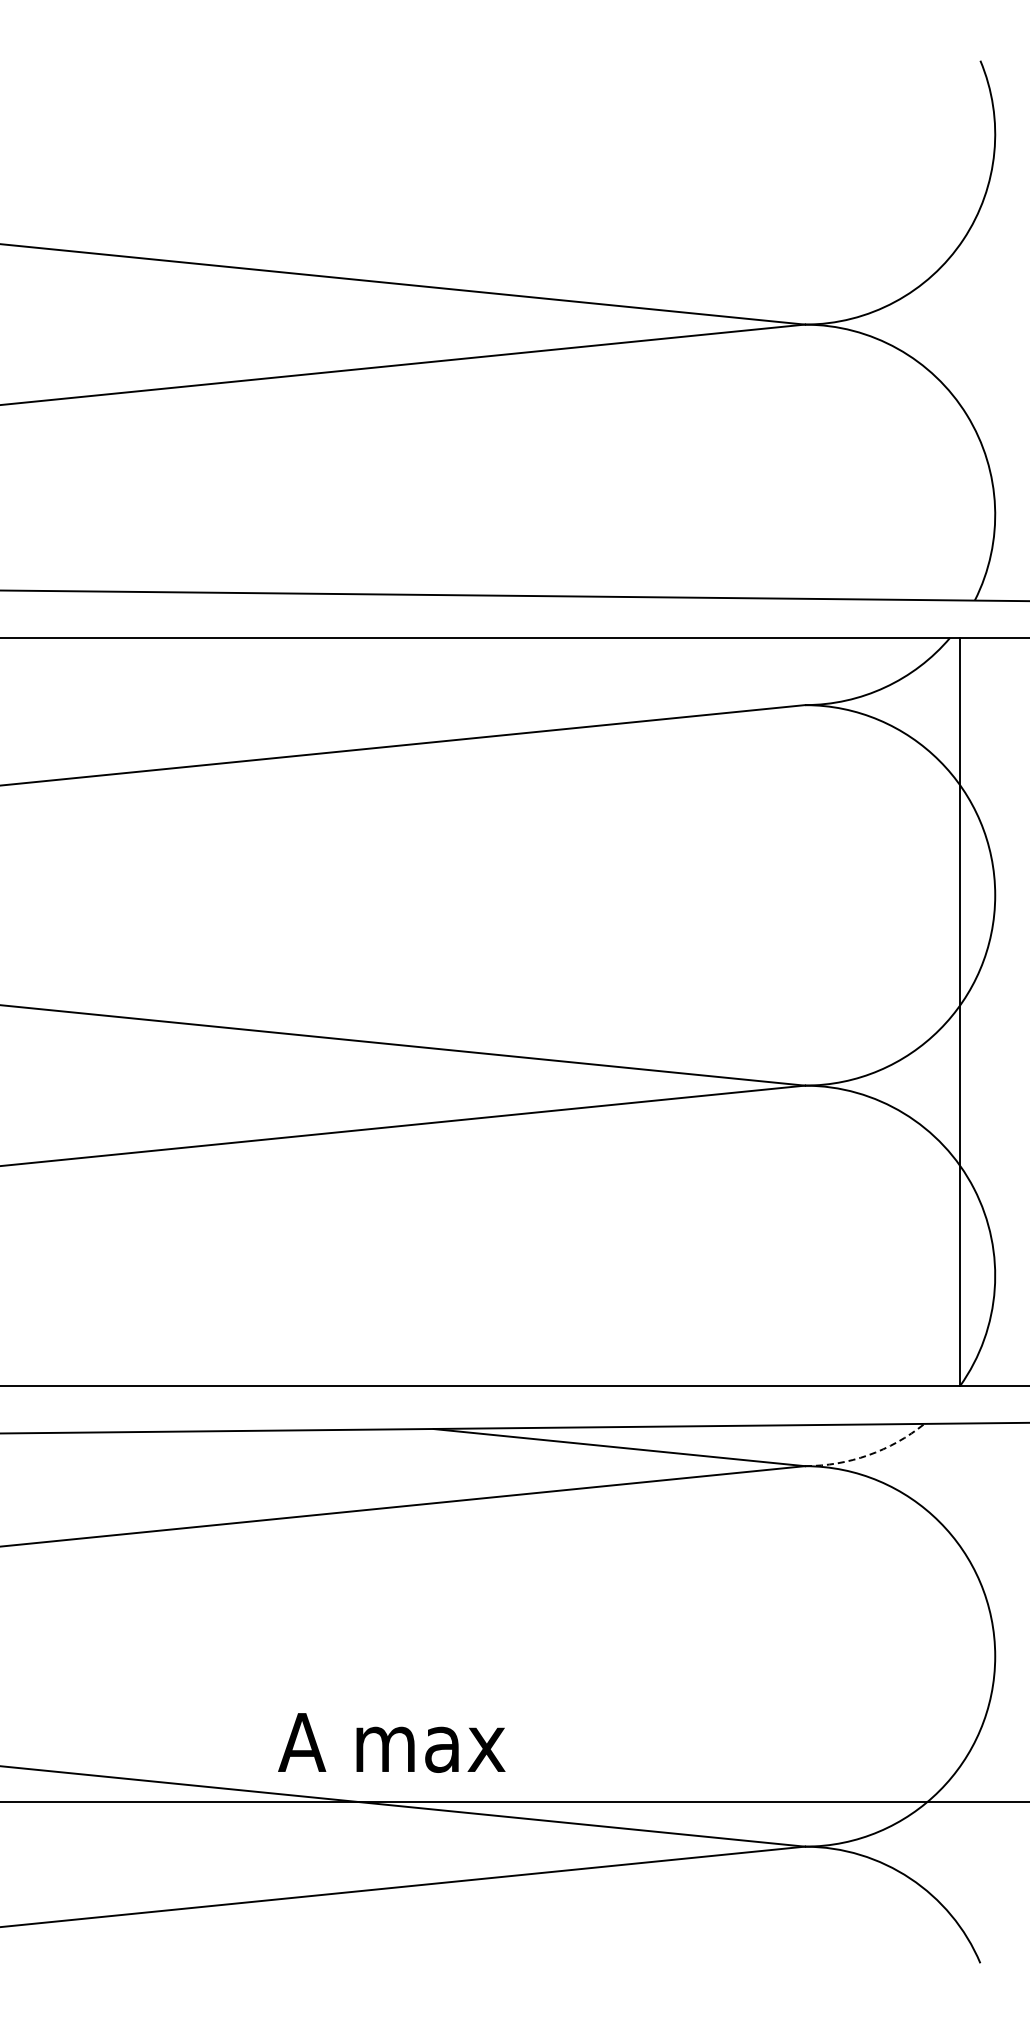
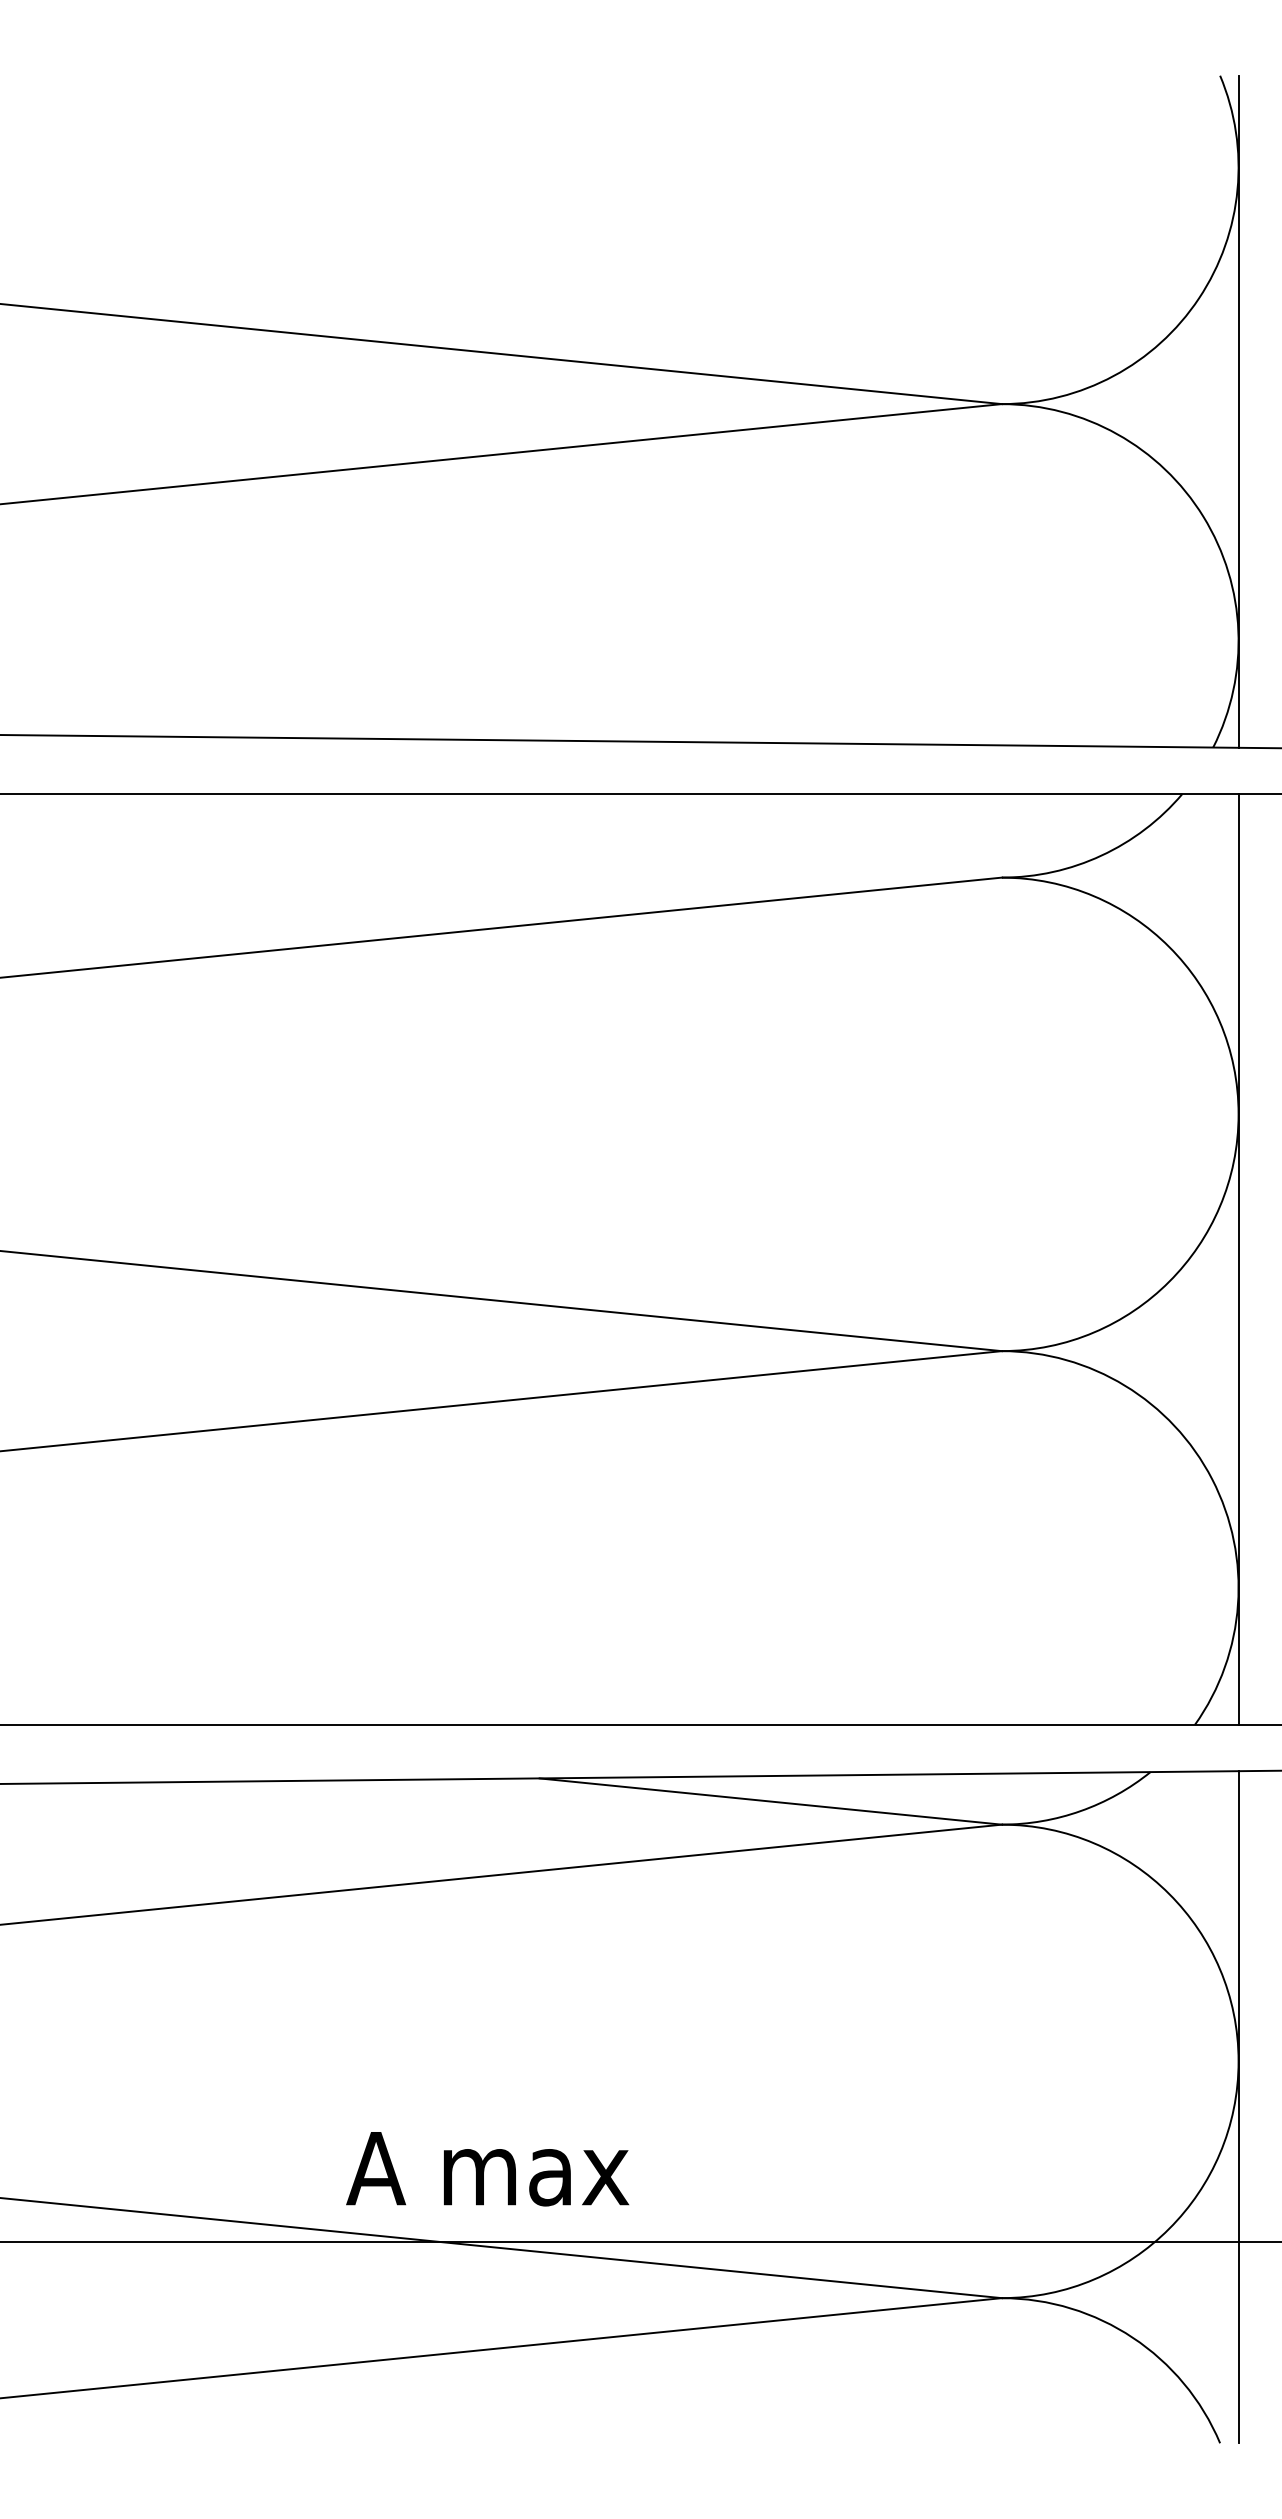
line: (995, 330) -> (1238, 411), added
line: (960, 1011) -> (1238, 1258), moved
arc: (868, 1455) -> (1080, 1811), dashed -> solid
line: (995, 1693) -> (1238, 2107), added

